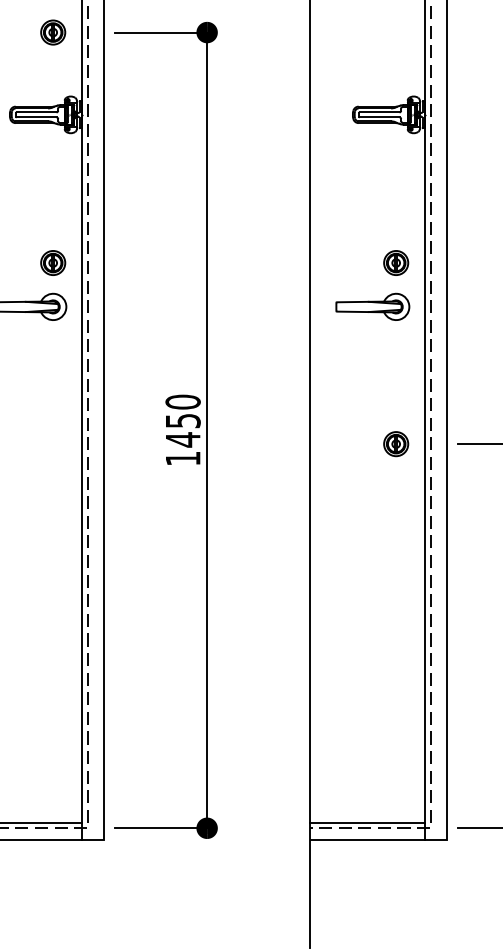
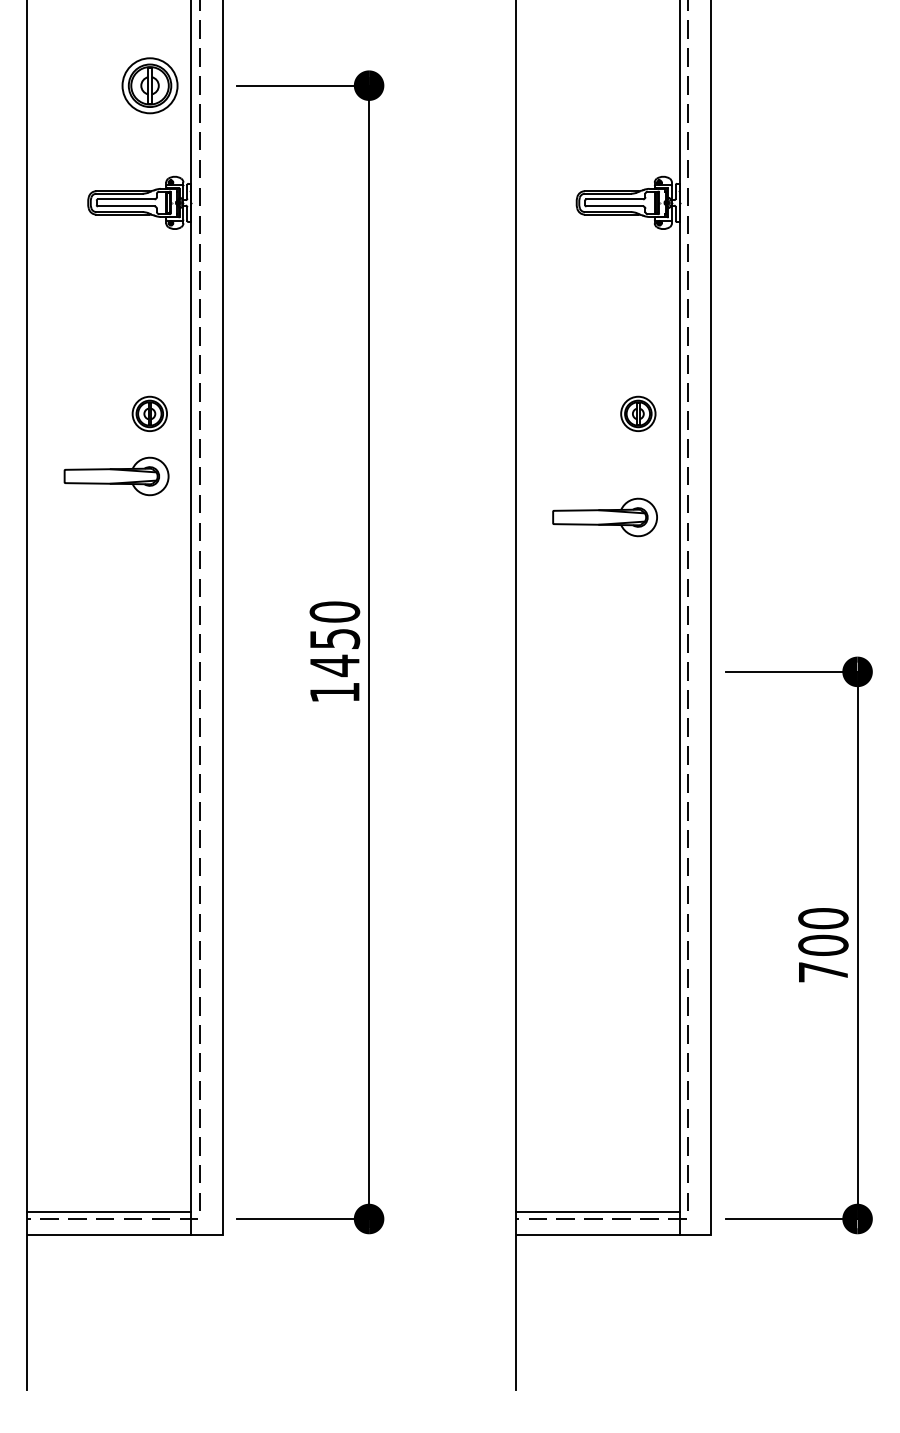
part: (52, 32) -> (149, 85), size x1.6
part: (372, 306) -> (604, 517), moved
part: (396, 443) -> (638, 671), removed

